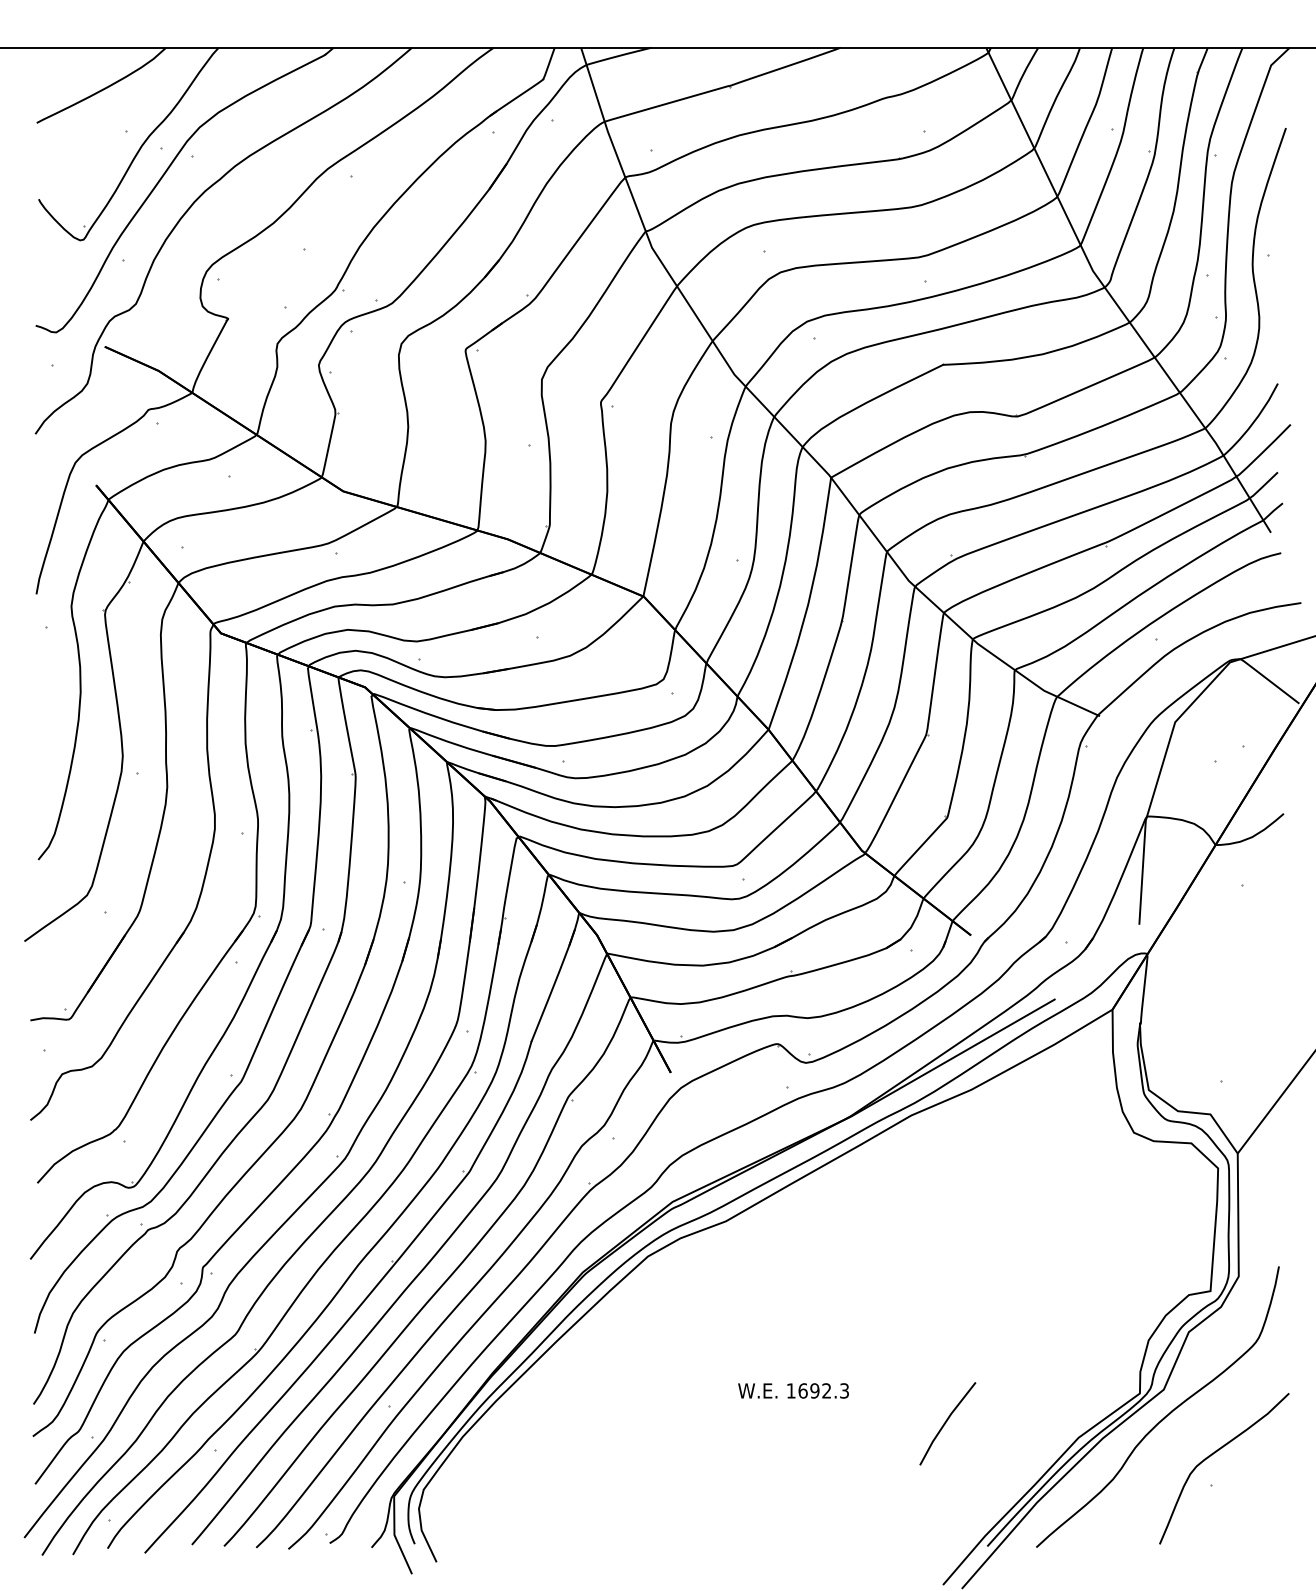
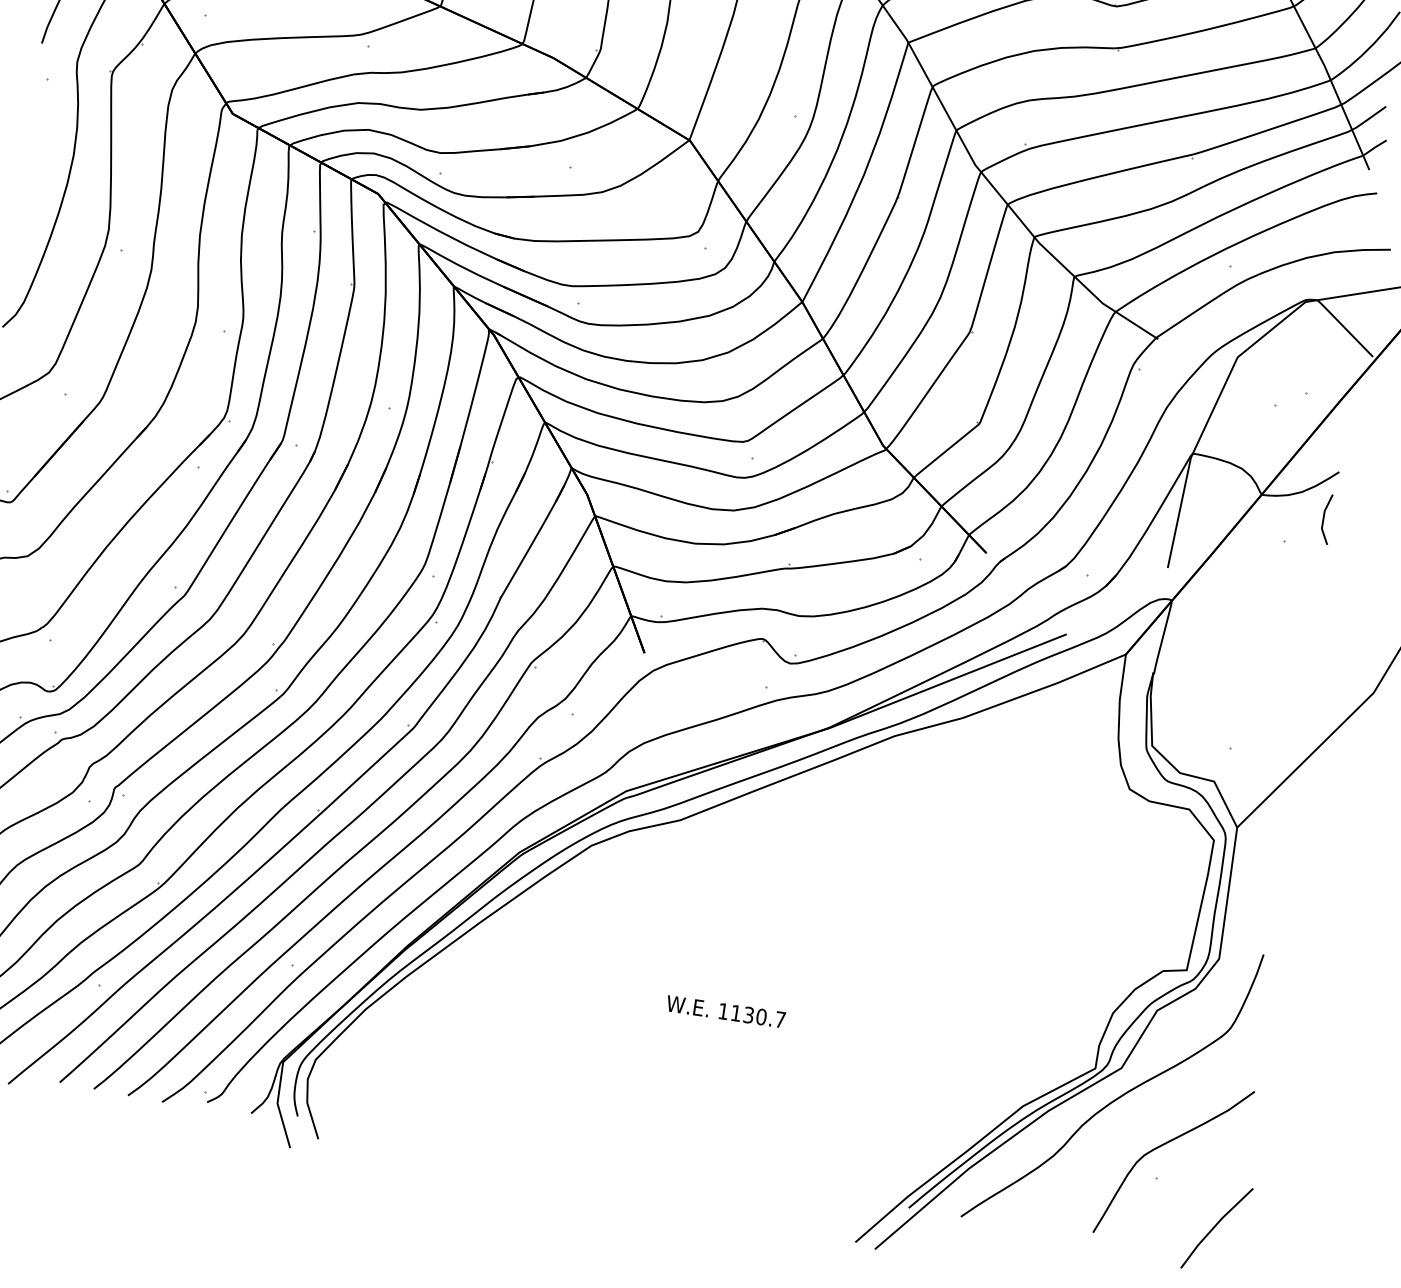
line: (1276, 858) -> (1324, 518), added
text: (823, 1390) -> (758, 1016), 1692.3 -> 1130.7
line: (946, 1422) -> (1215, 1226), moved

